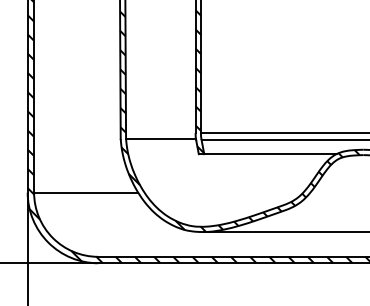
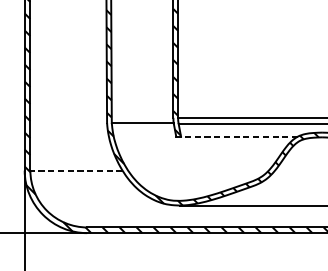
line: (269, 154) -> (238, 136), solid -> dashed
line: (85, 192) -> (75, 170), solid -> dashed

